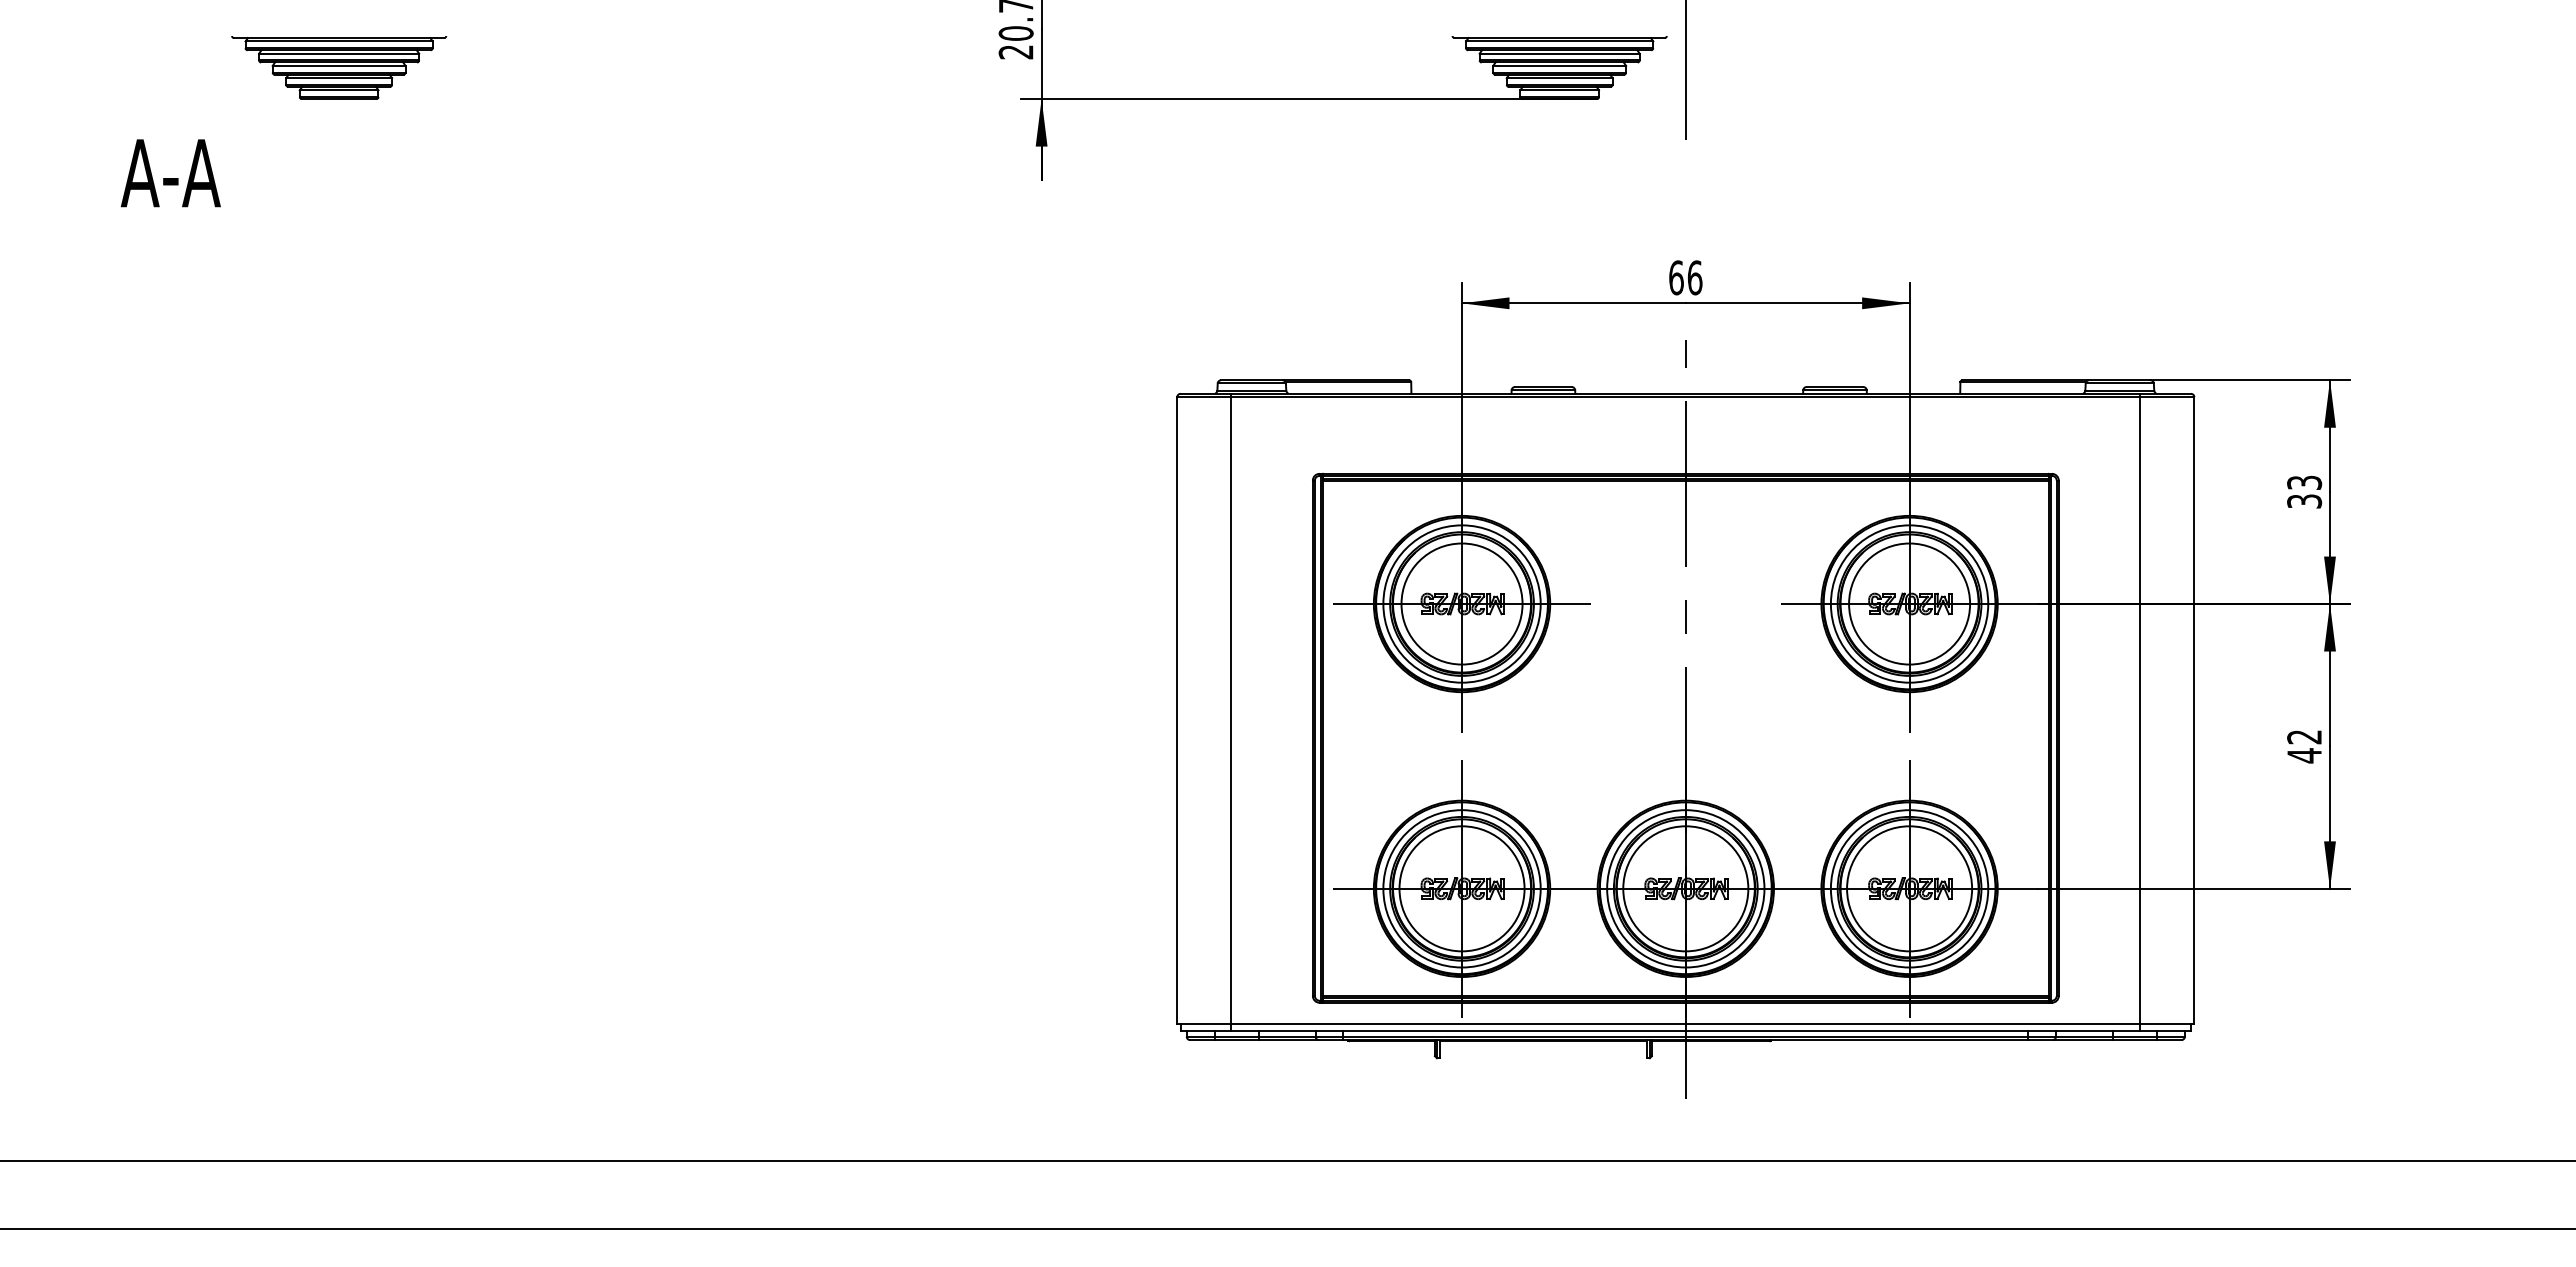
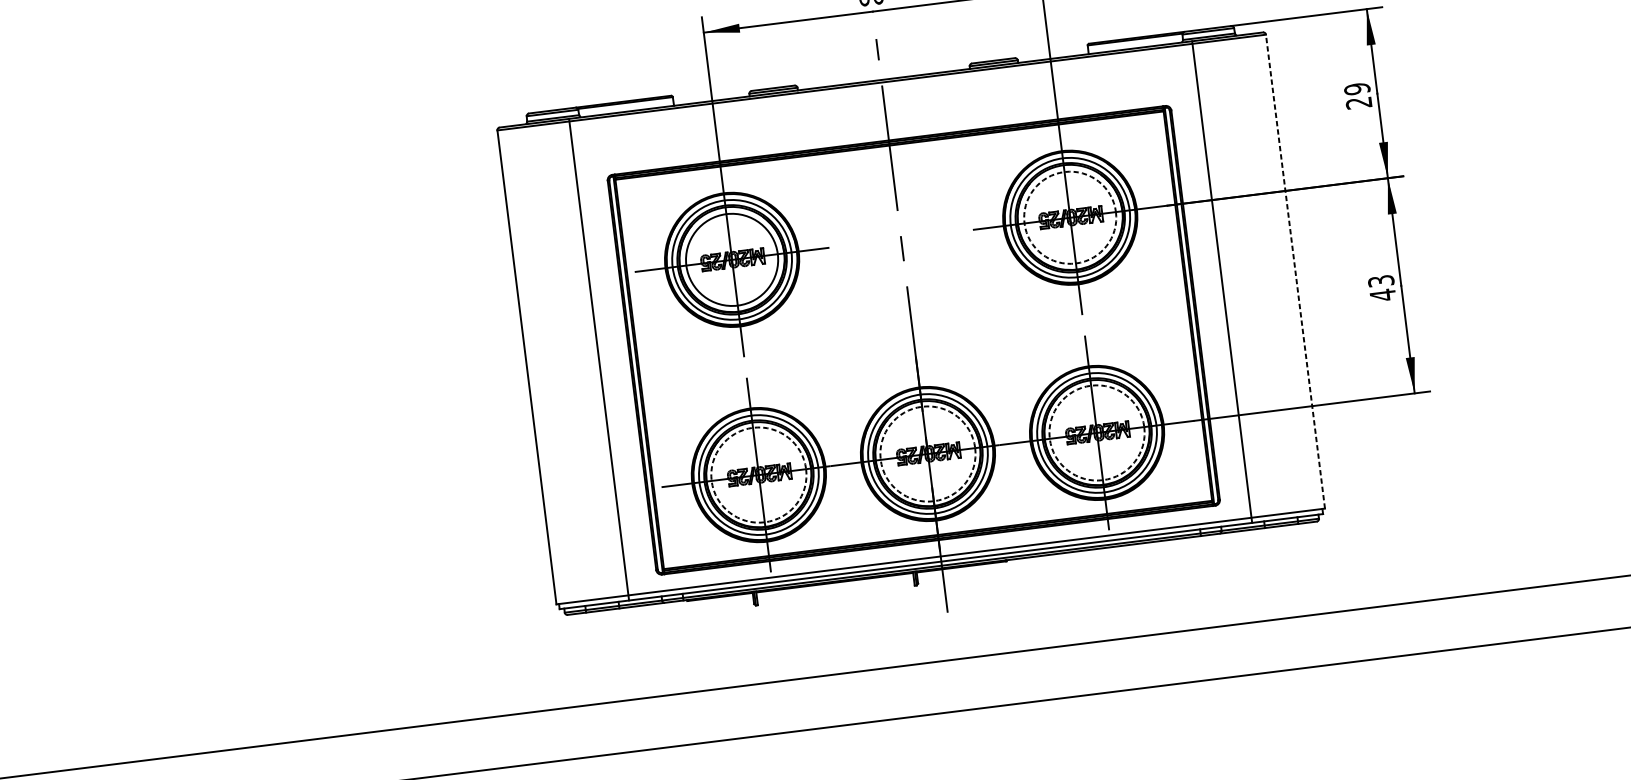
text: (2304, 491) -> (1358, 95), 33 -> 29
circle: (1909, 603) -> (1070, 217), solid -> dashed
line: (2194, 710) -> (1295, 271), solid -> dashed
line: (1231, 712) -> (599, 359), moved
line: (2140, 712) -> (1222, 282), moved
text: (2304, 737) -> (1381, 281), 42 -> 43
circle: (1461, 888) -> (758, 474), solid -> dashed
circle: (1685, 888) -> (927, 453), solid -> dashed
circle: (1909, 888) -> (1096, 432), solid -> dashed

